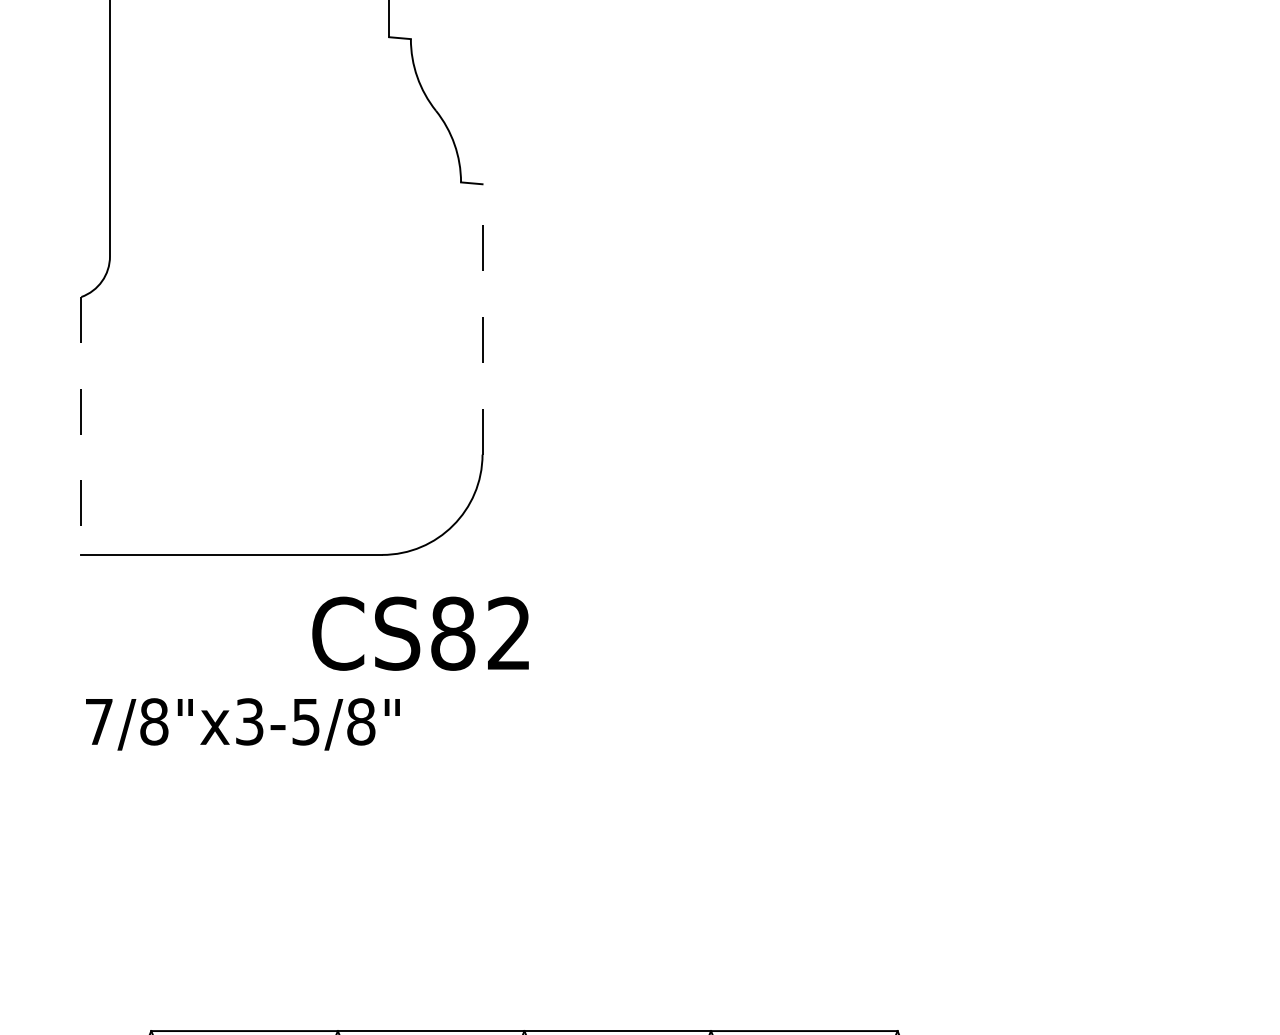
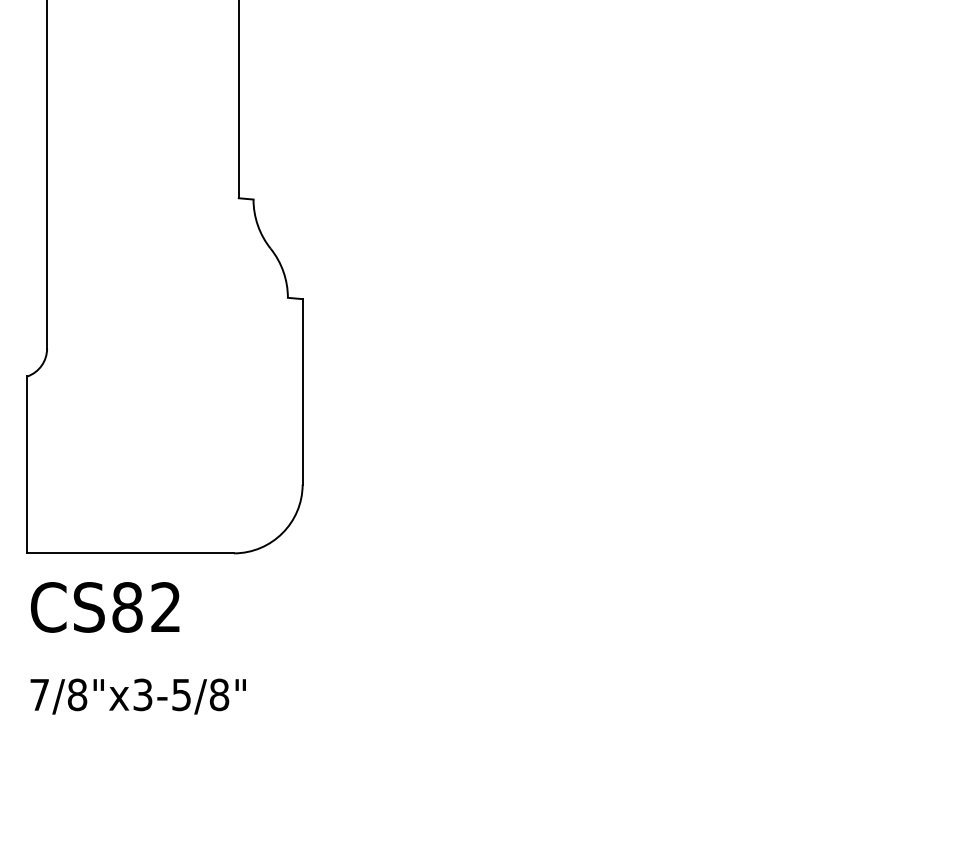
line: (482, 318) -> (302, 391), dashed -> solid
line: (81, 426) -> (27, 465), dashed -> solid
text: (421, 633) -> (105, 607), moved
text: (241, 724) -> (137, 696), moved

